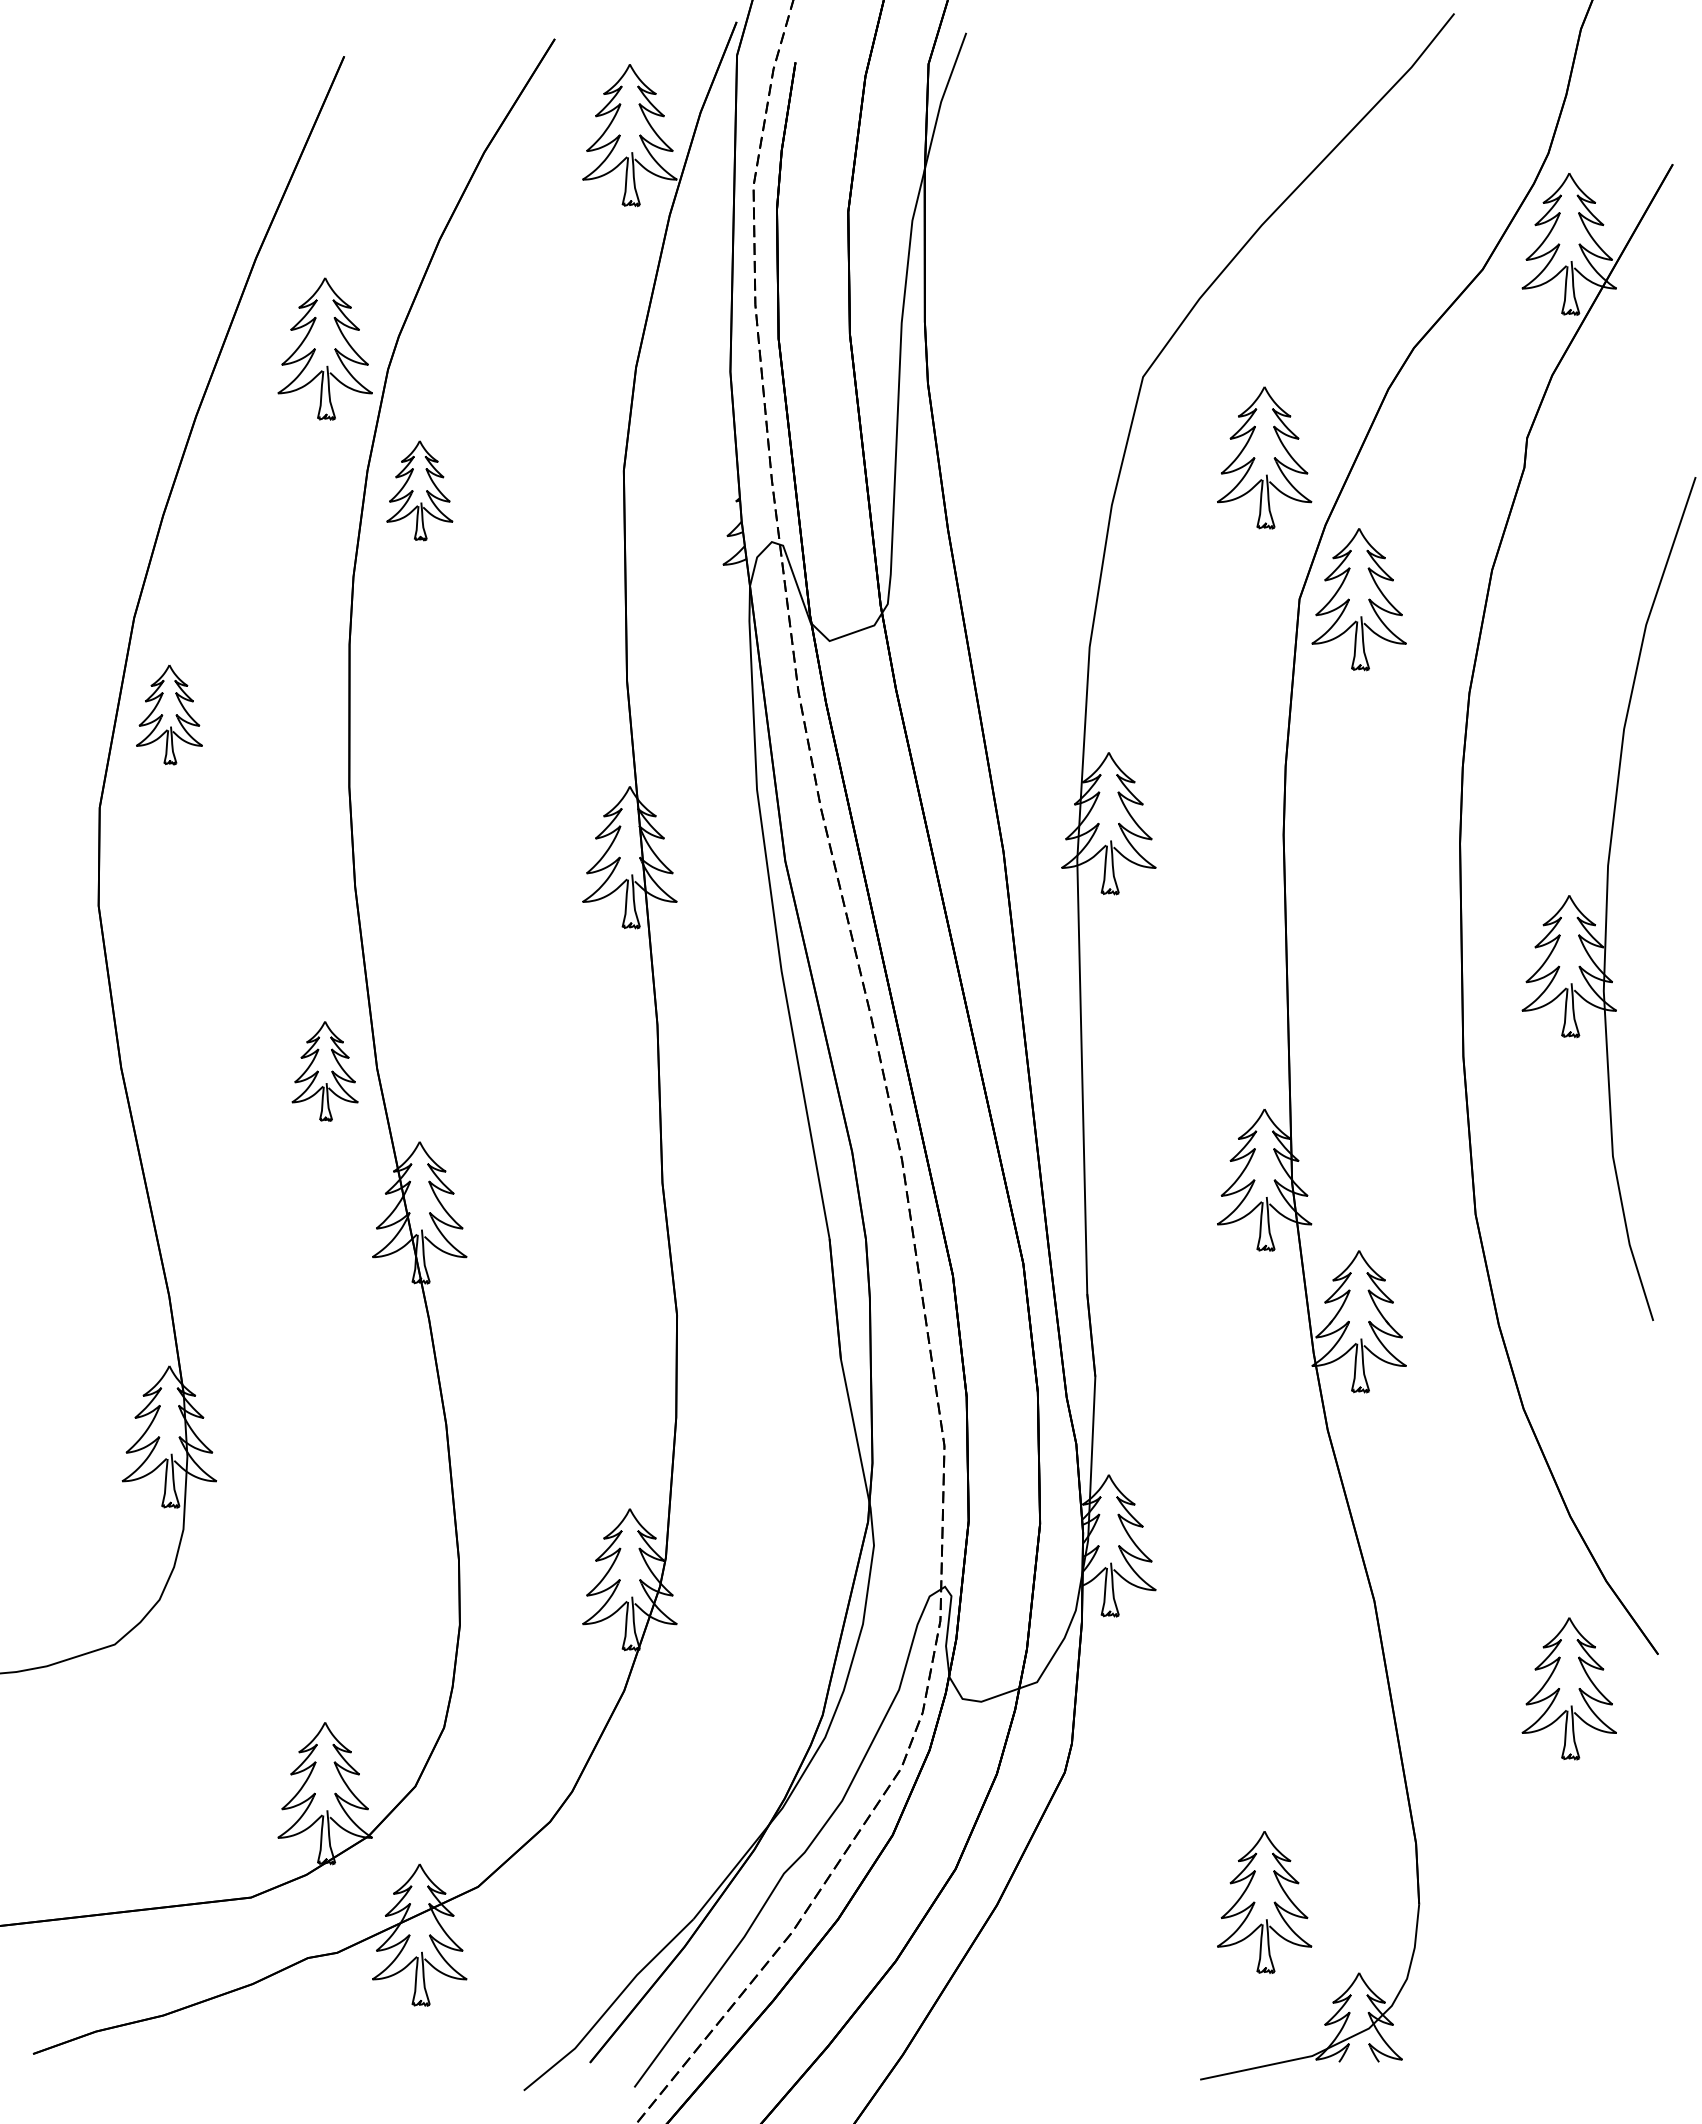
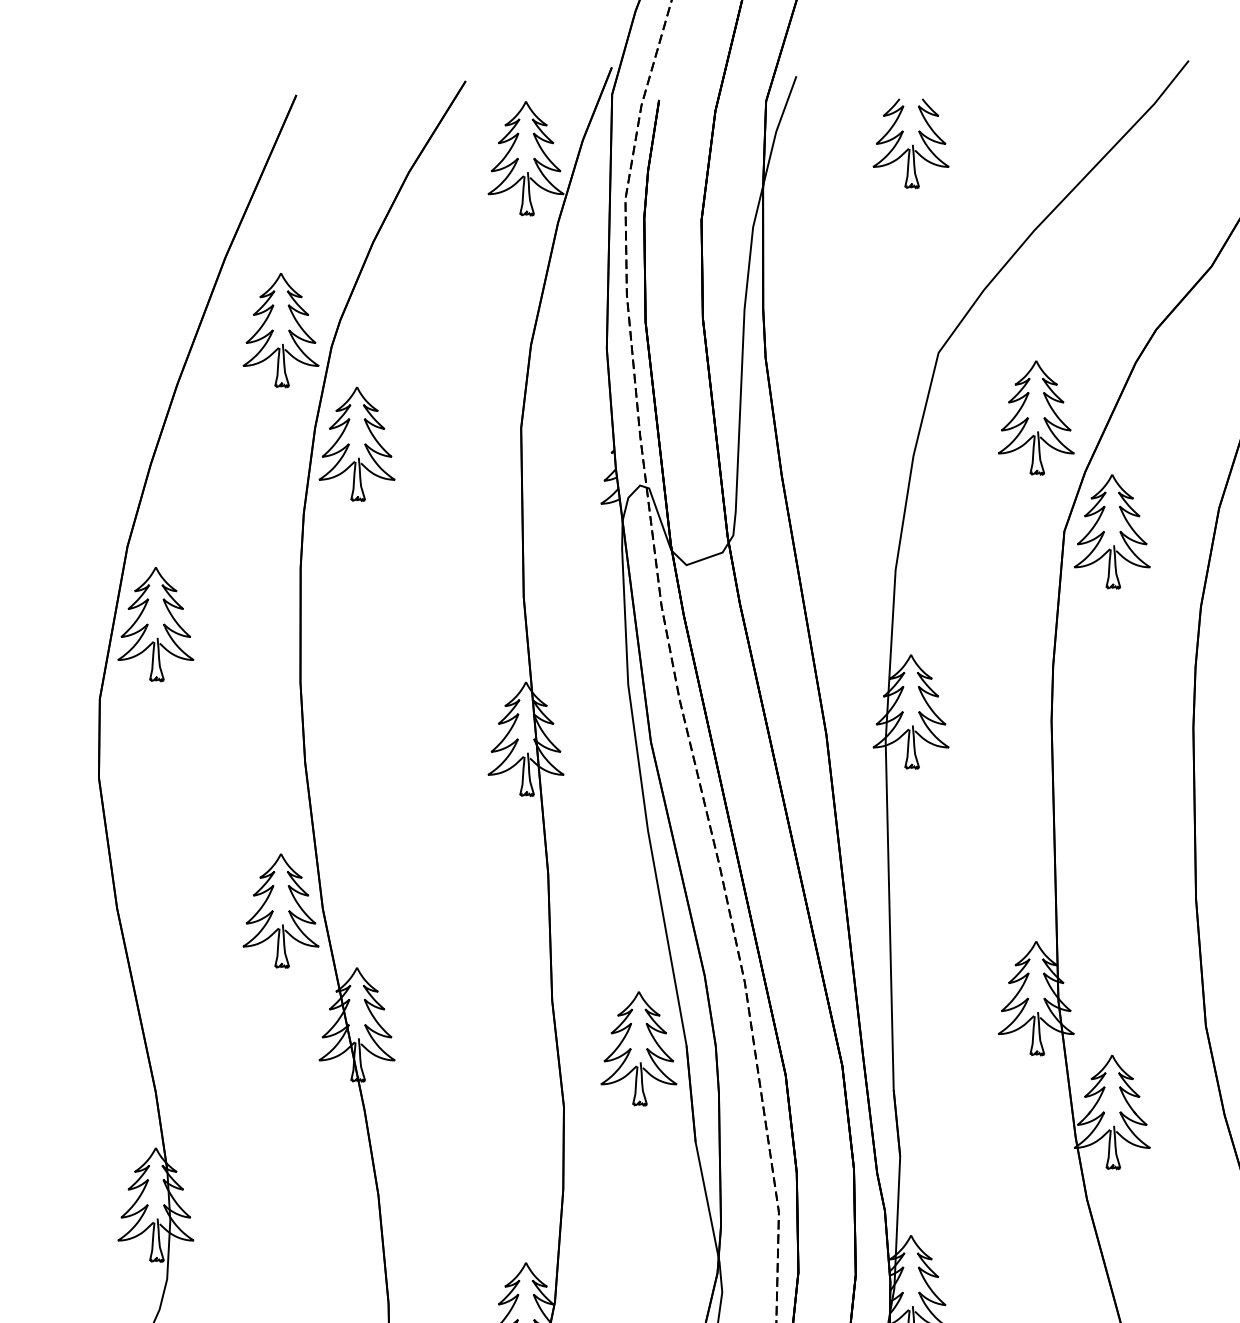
part: (1108, 116) -> (910, 143), added
part: (419, 490) -> (356, 444), size x1.43
part: (169, 714) -> (155, 624), size x1.43
part: (324, 1071) -> (280, 911), size x1.43
part: (769, 1242) -> (638, 1048), added

